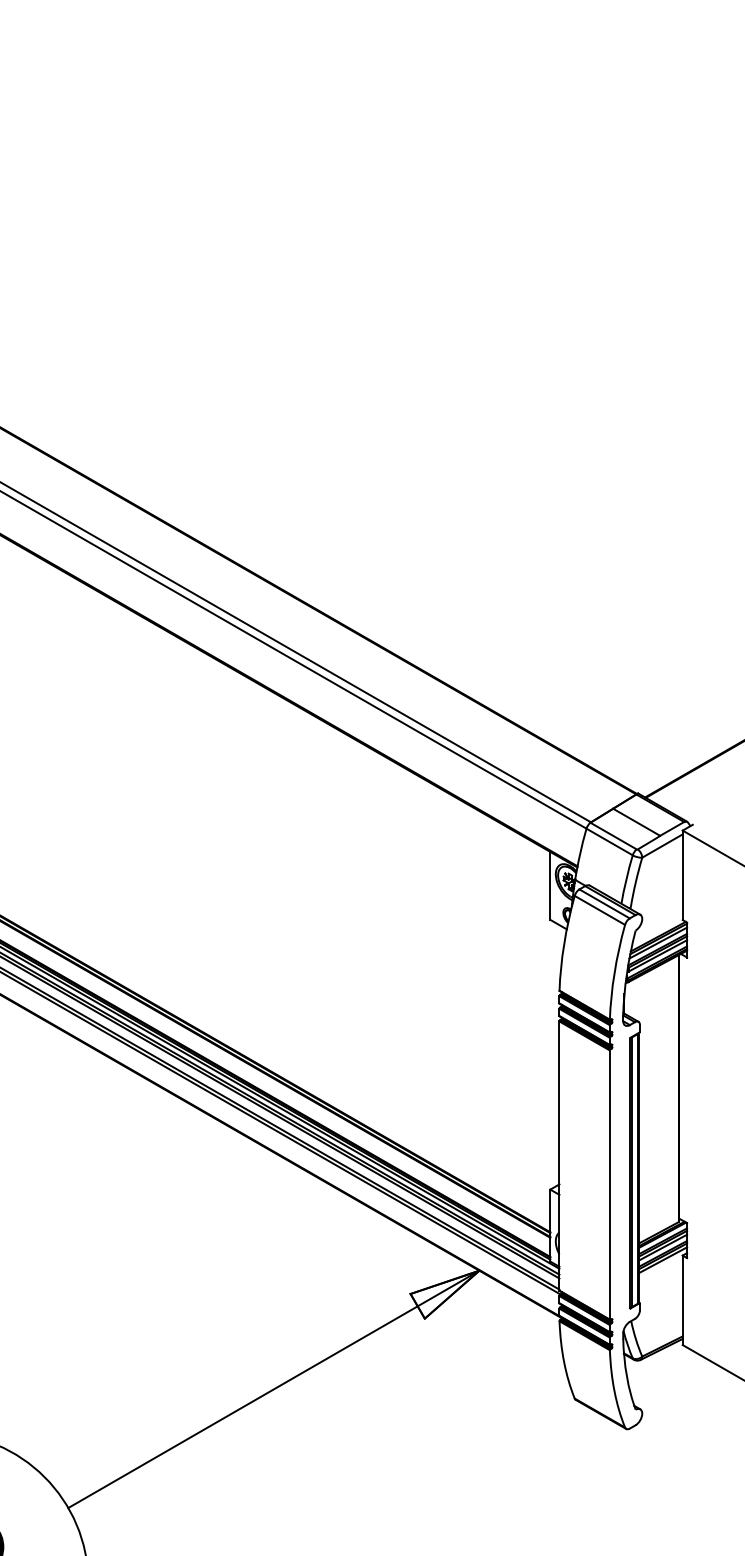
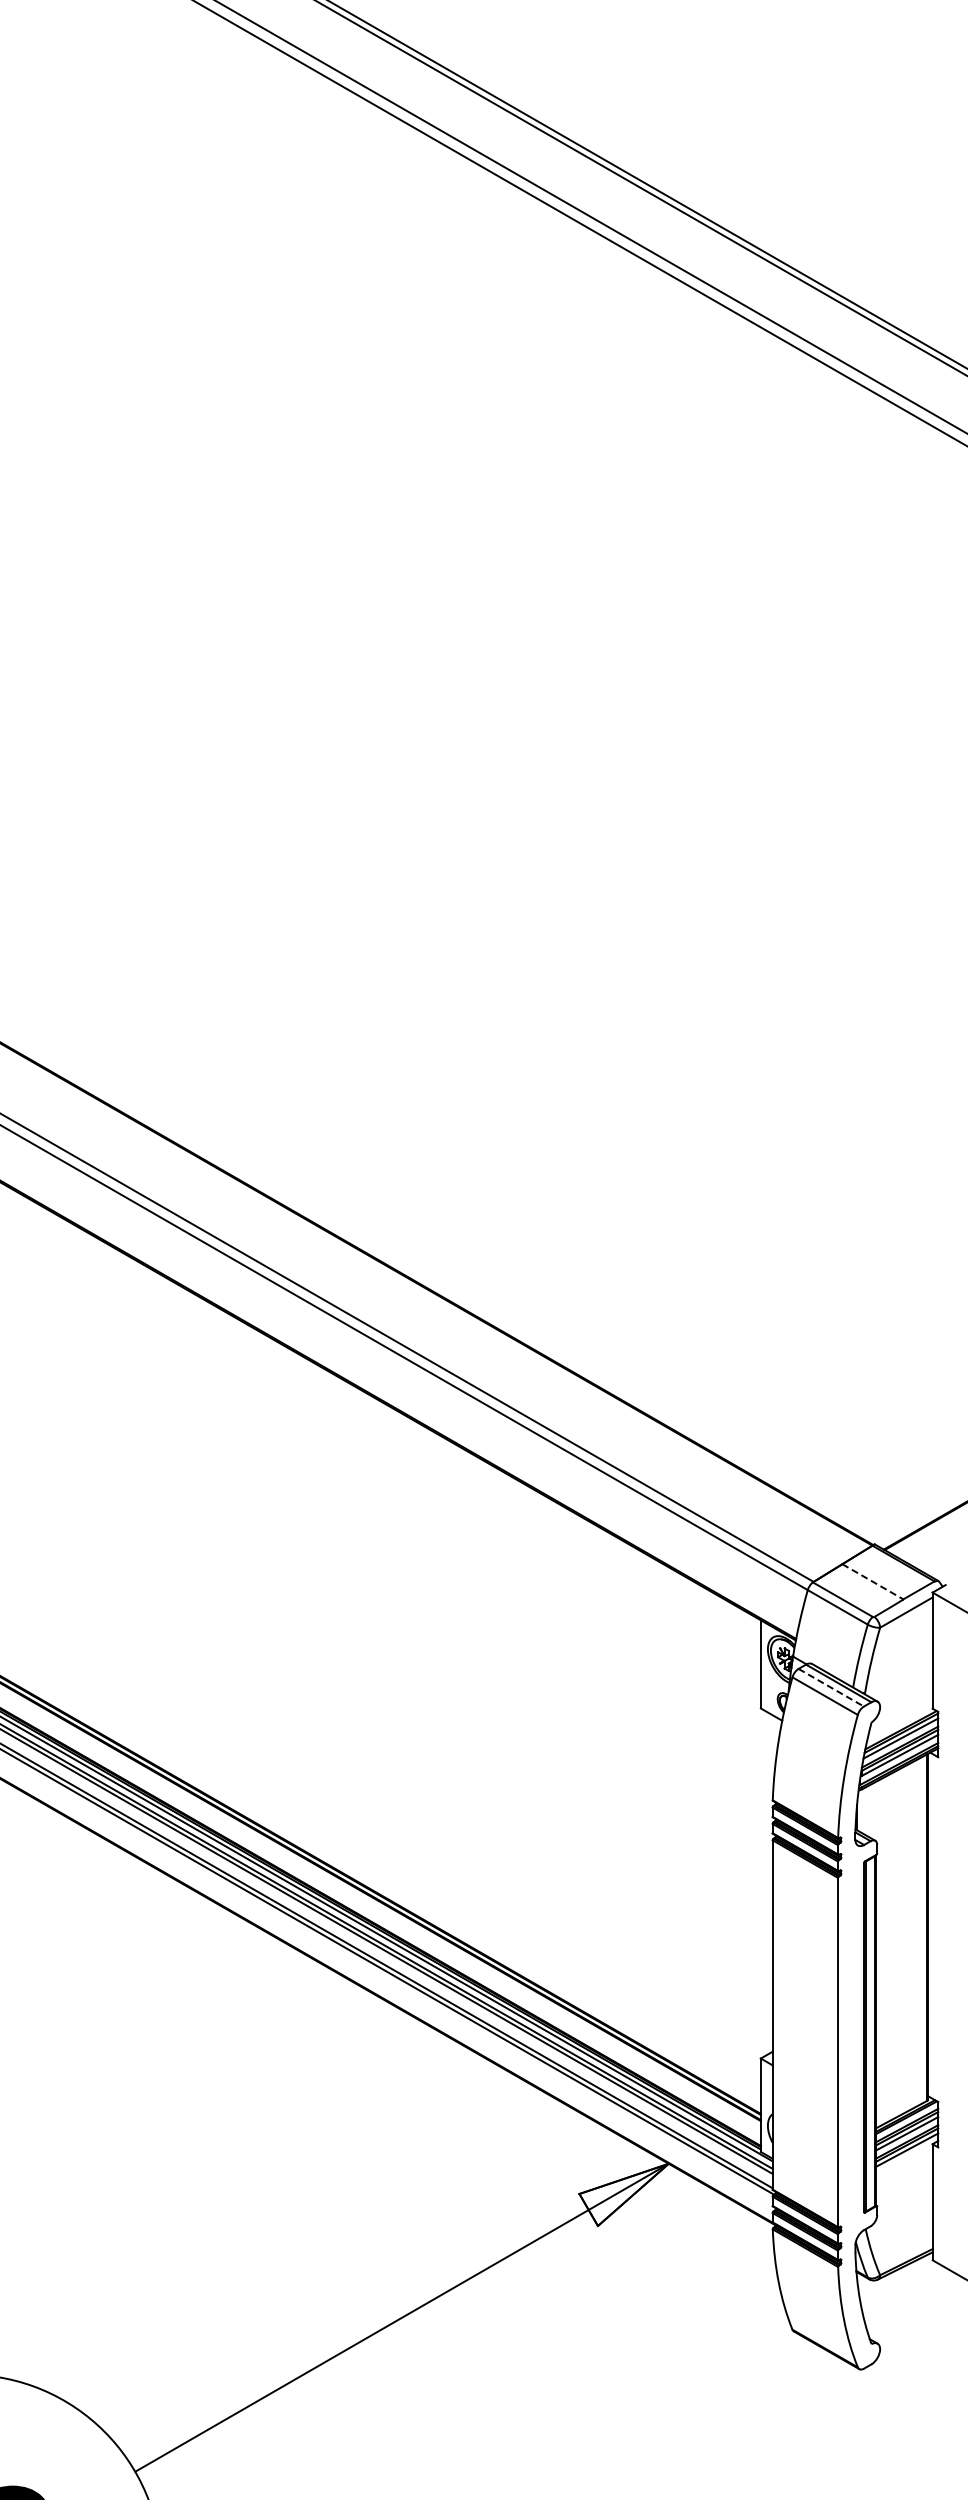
line: (637, 822) -> (873, 1582), solid -> dashed
line: (604, 903) -> (831, 1687), solid -> dashed

